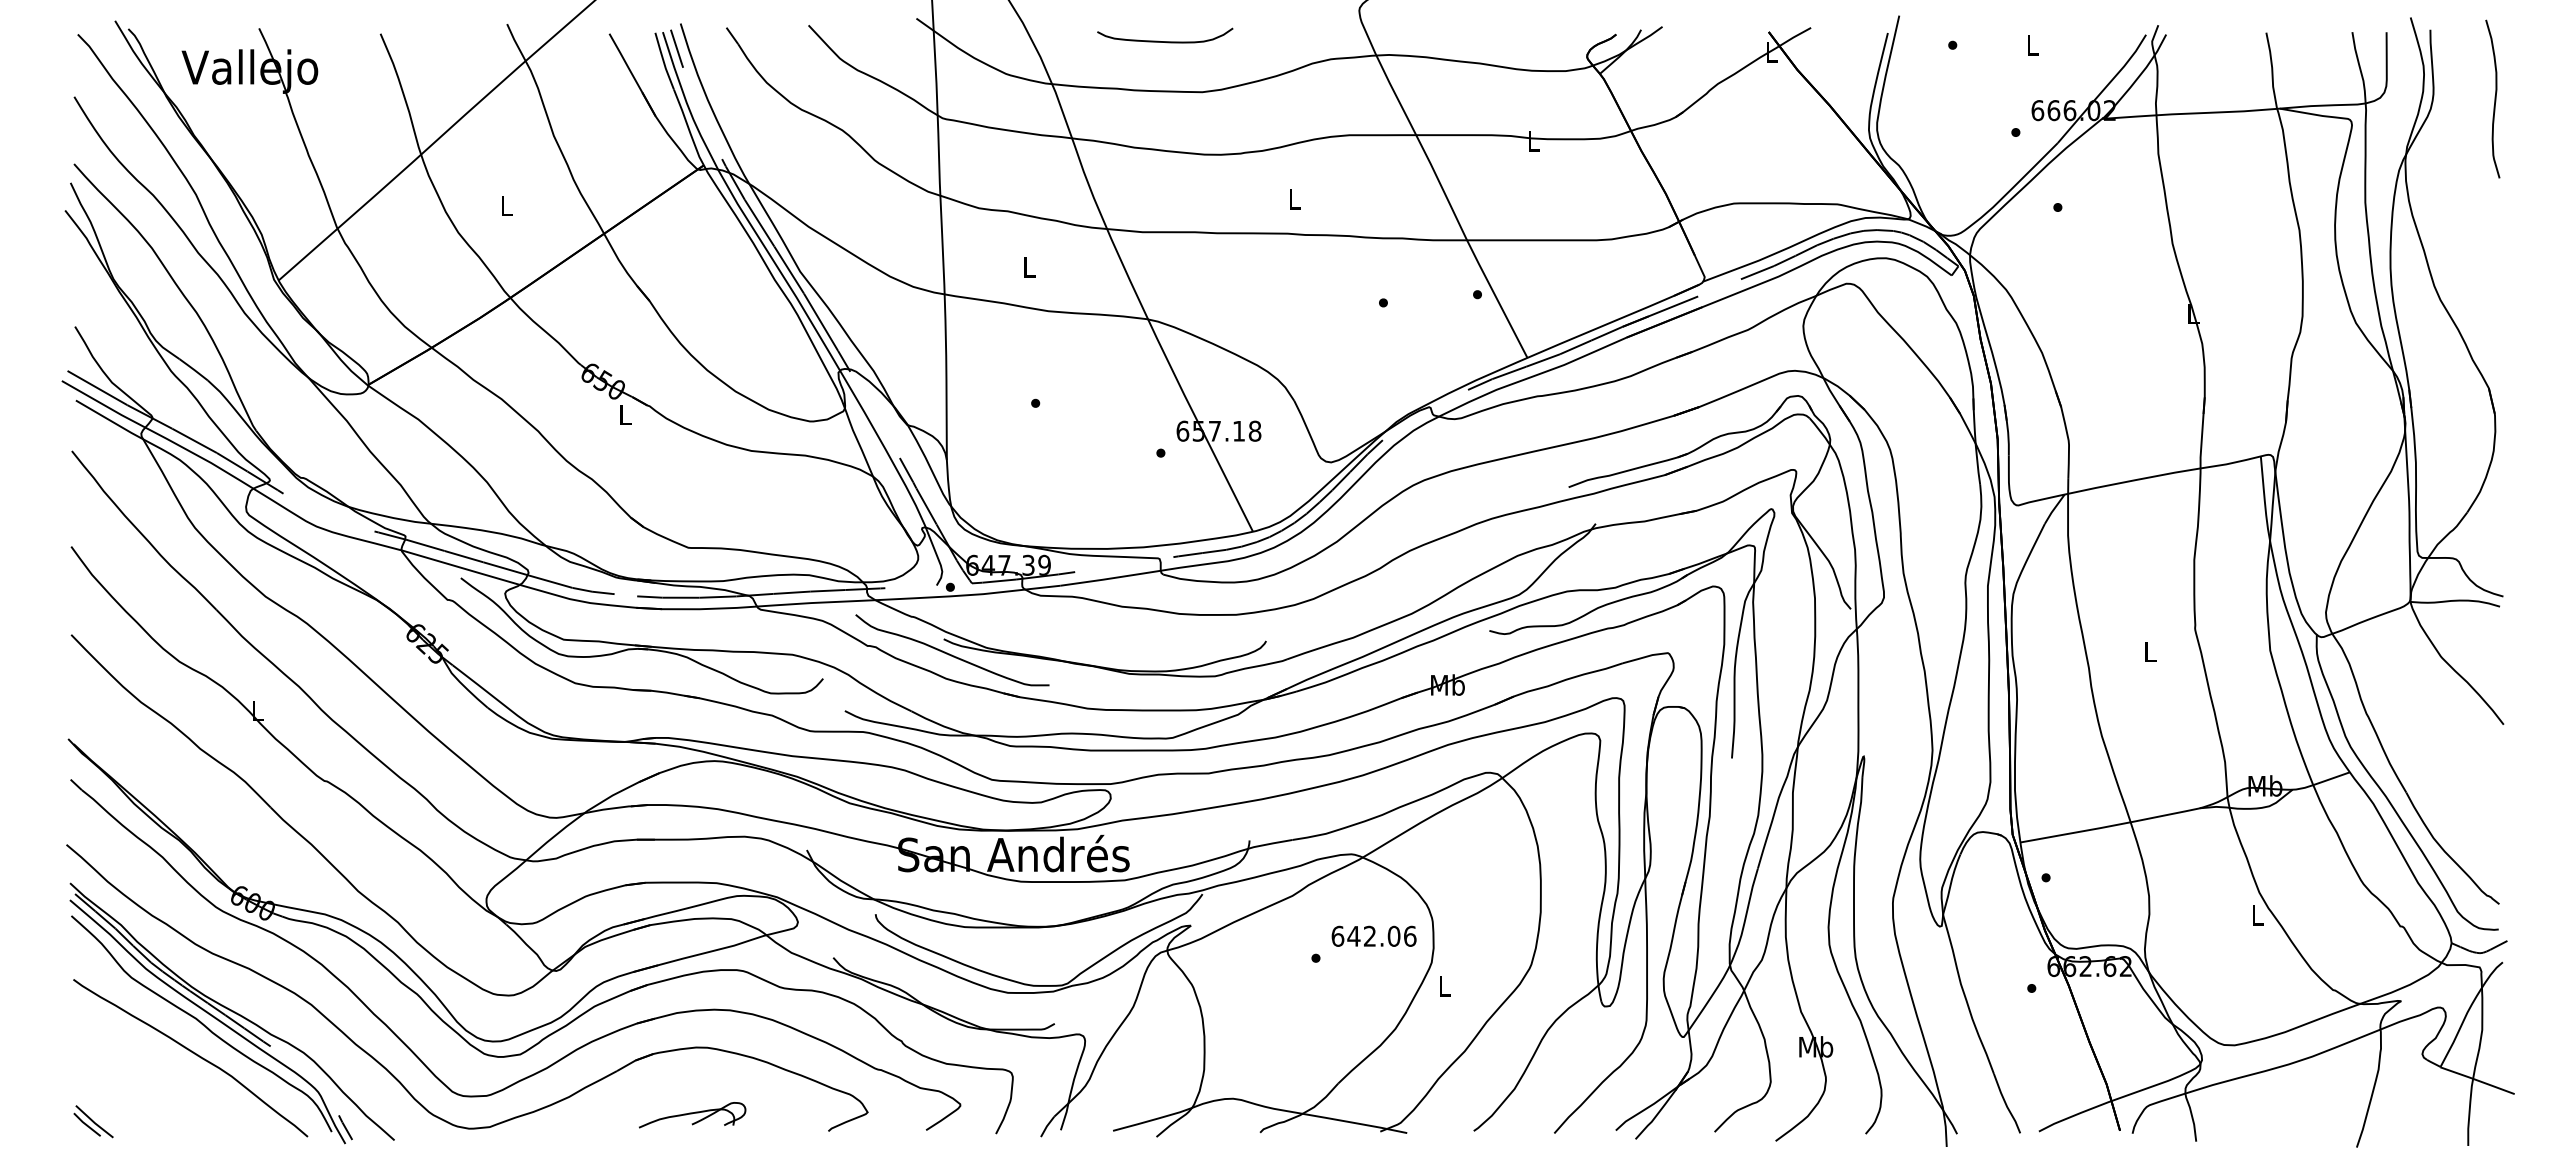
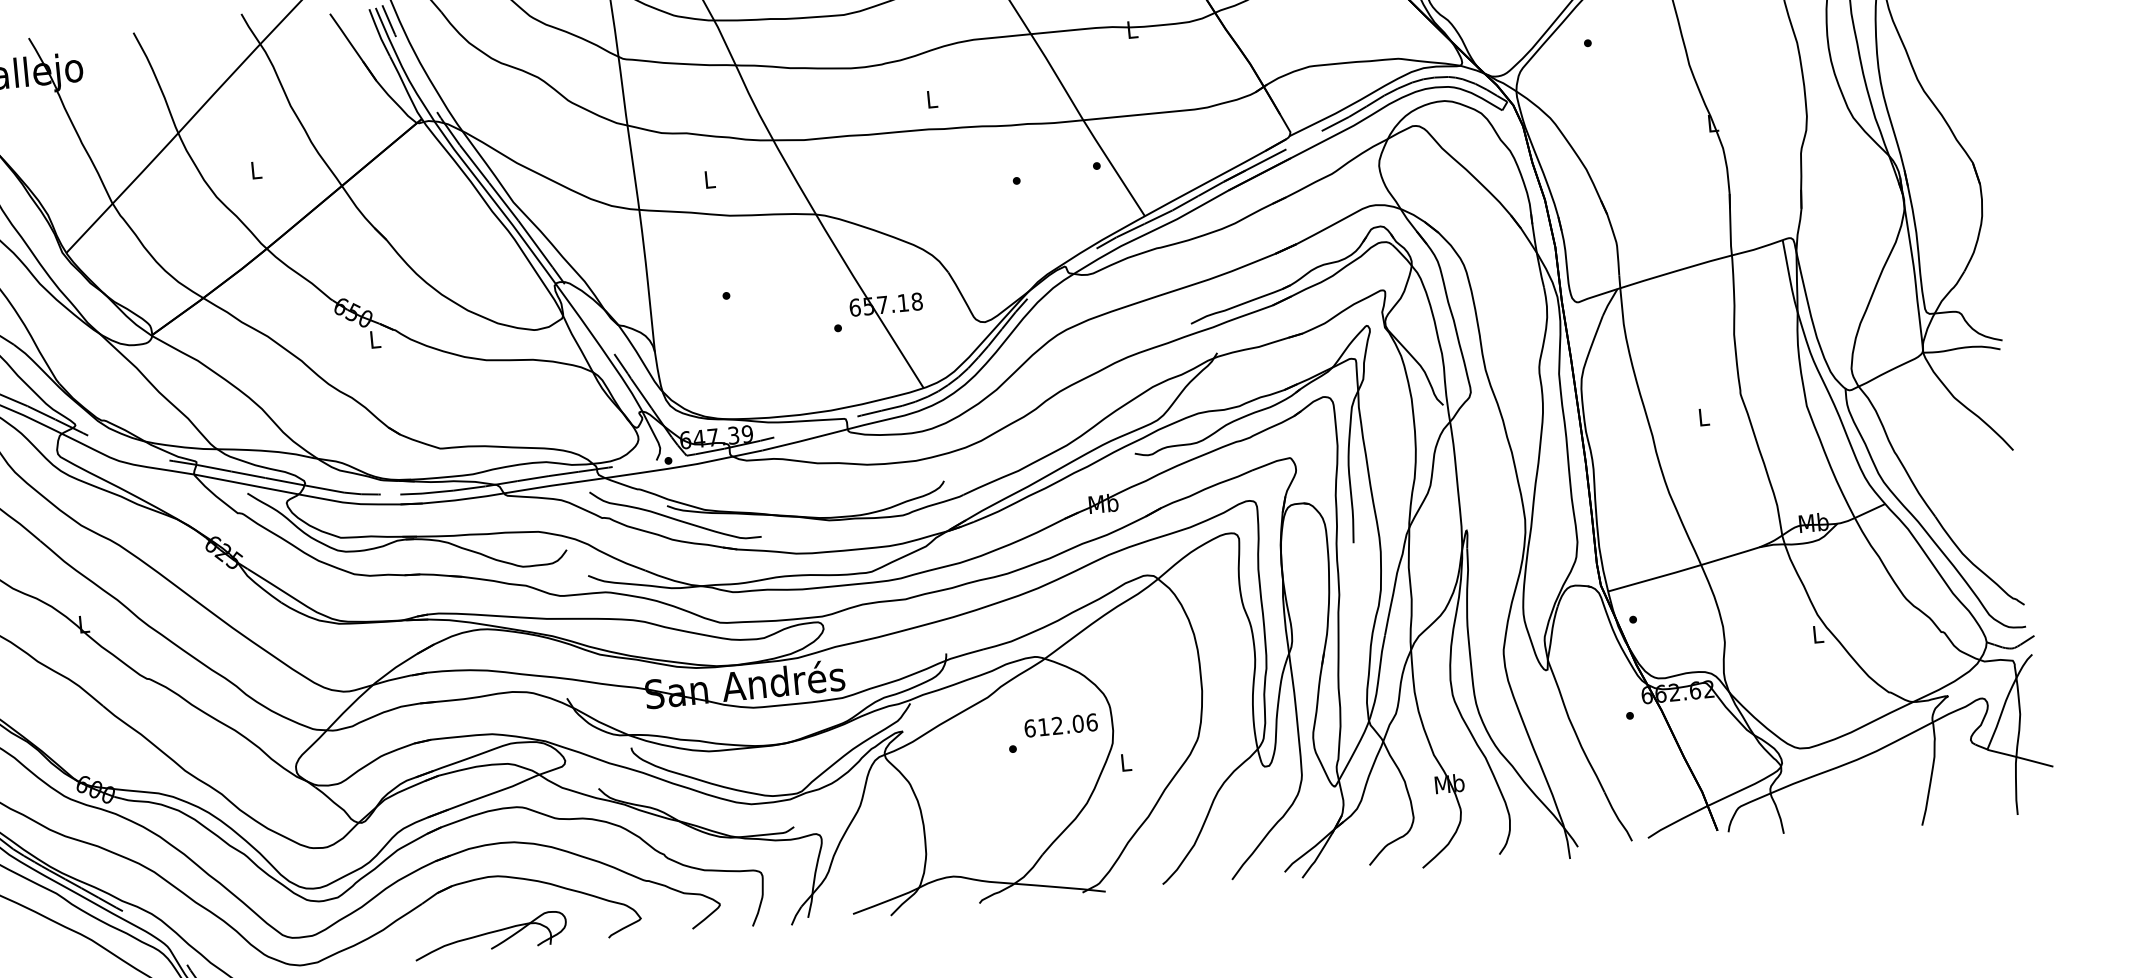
text: (1353, 936) -> (1043, 727), 642.06 -> 612.06
part: (692, 1114) -> (490, 934), size x1.67

